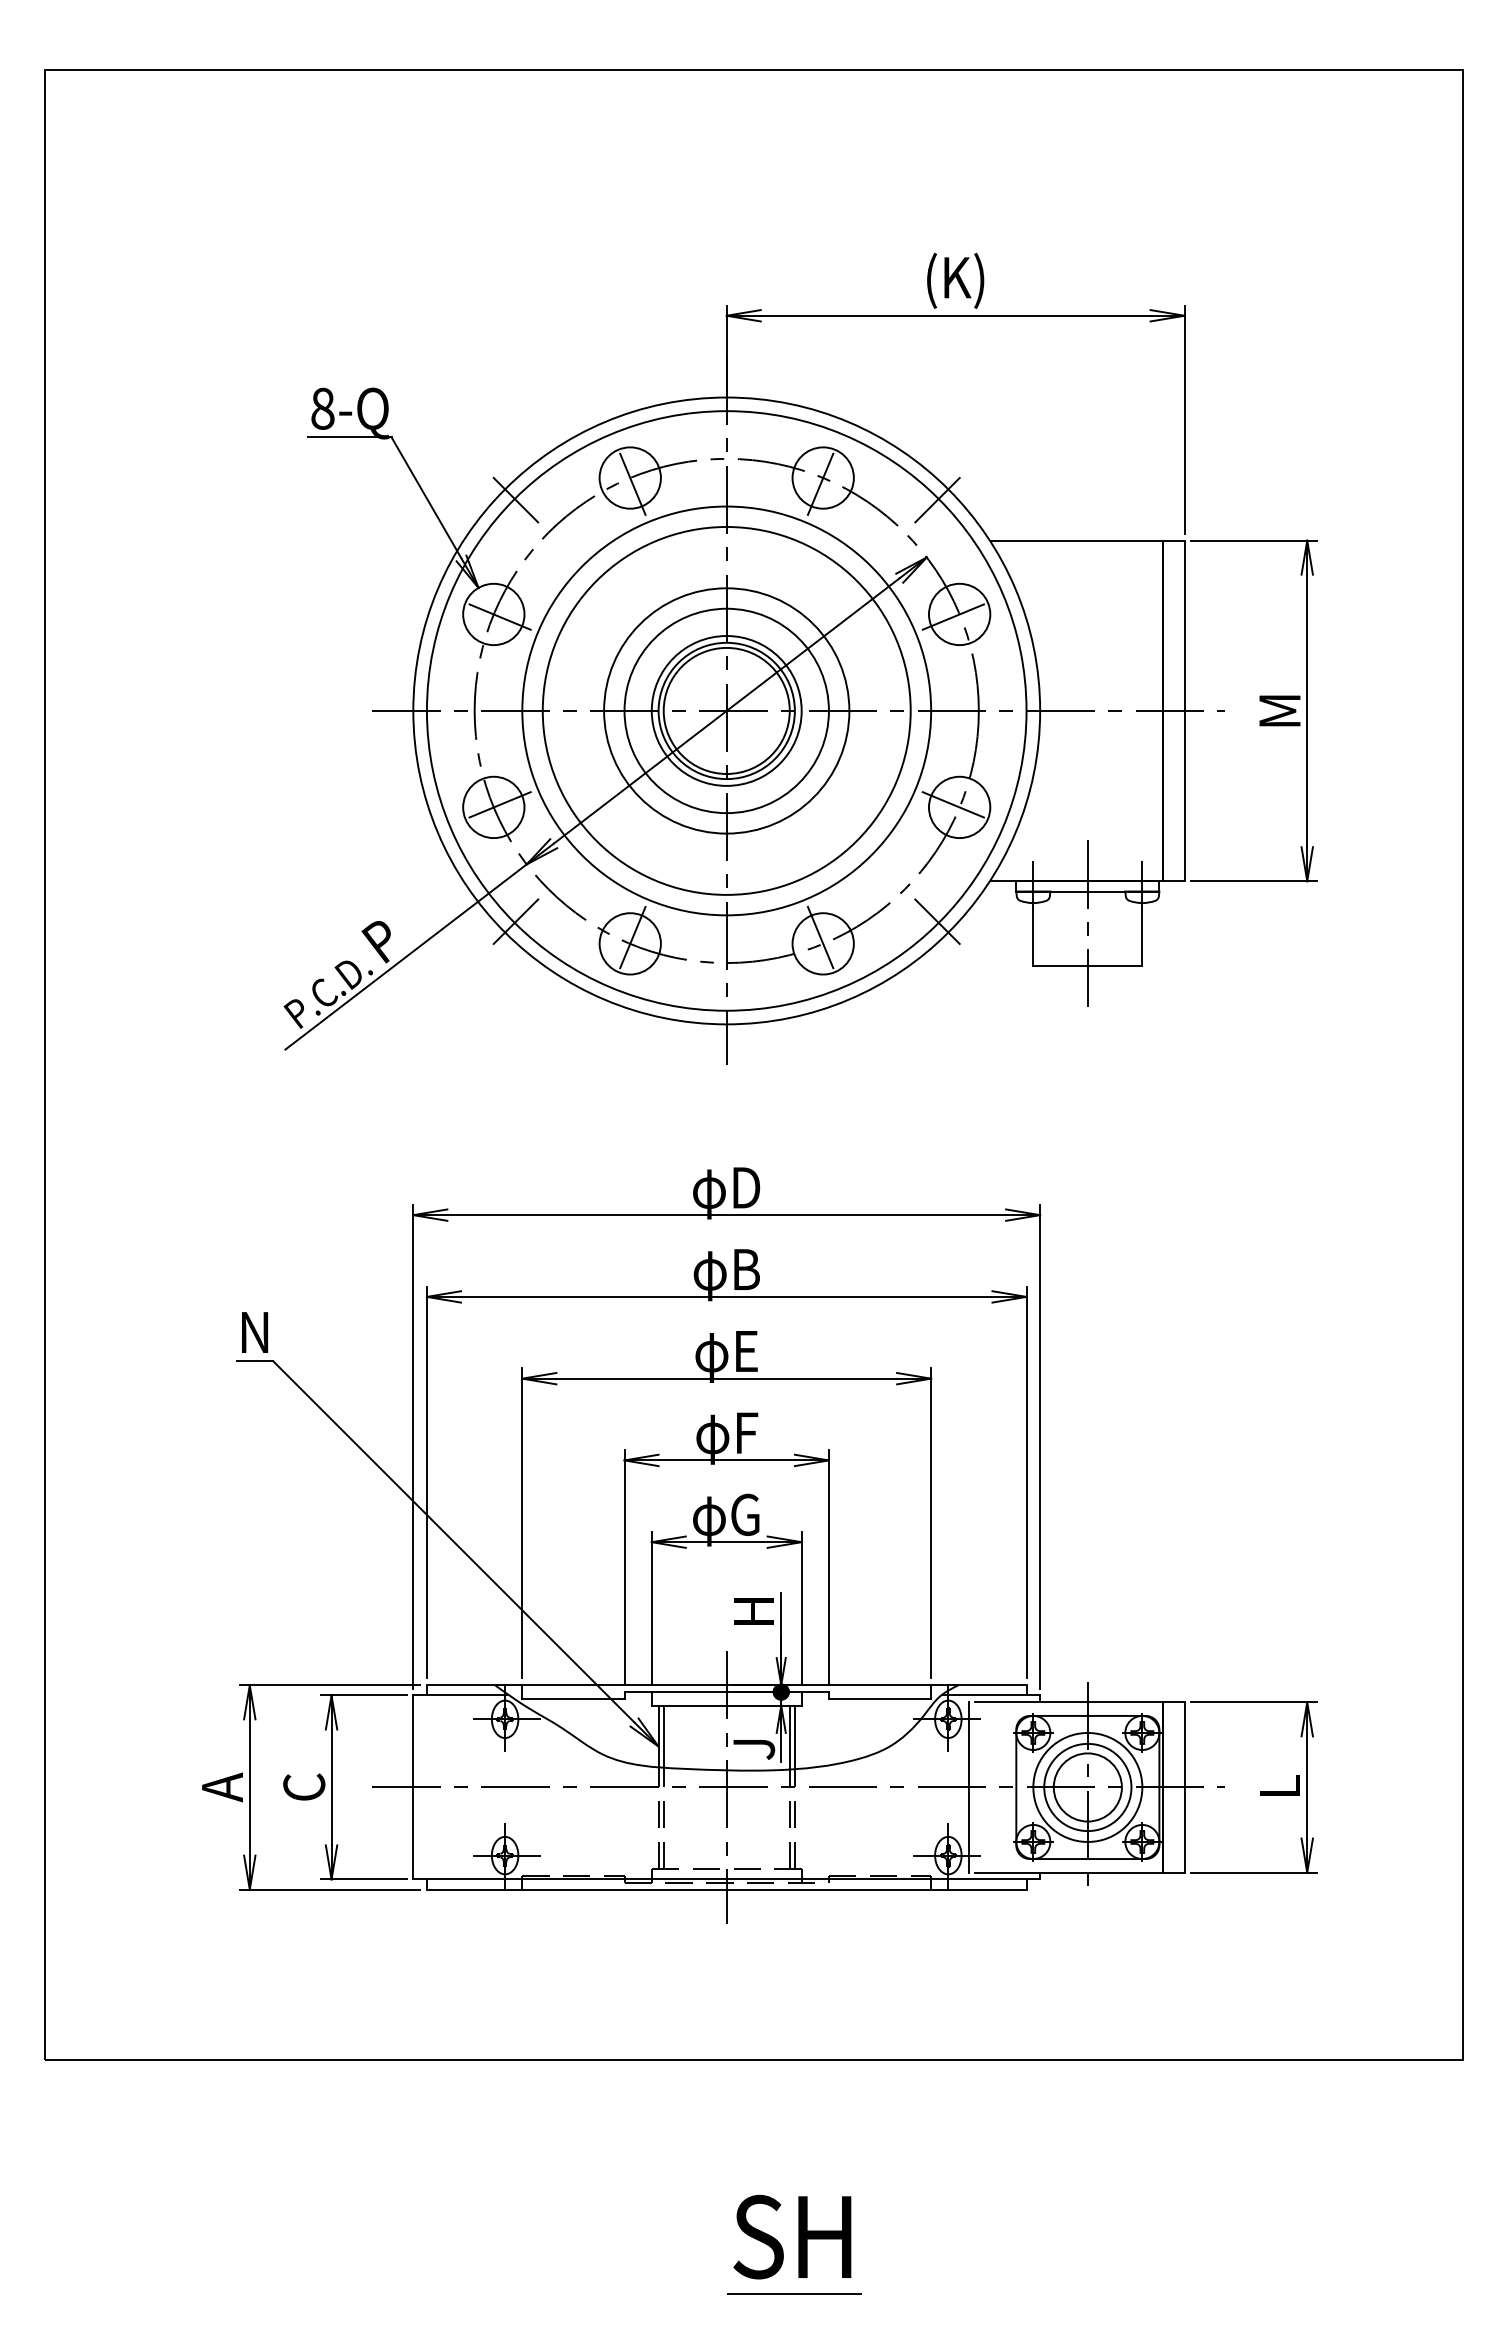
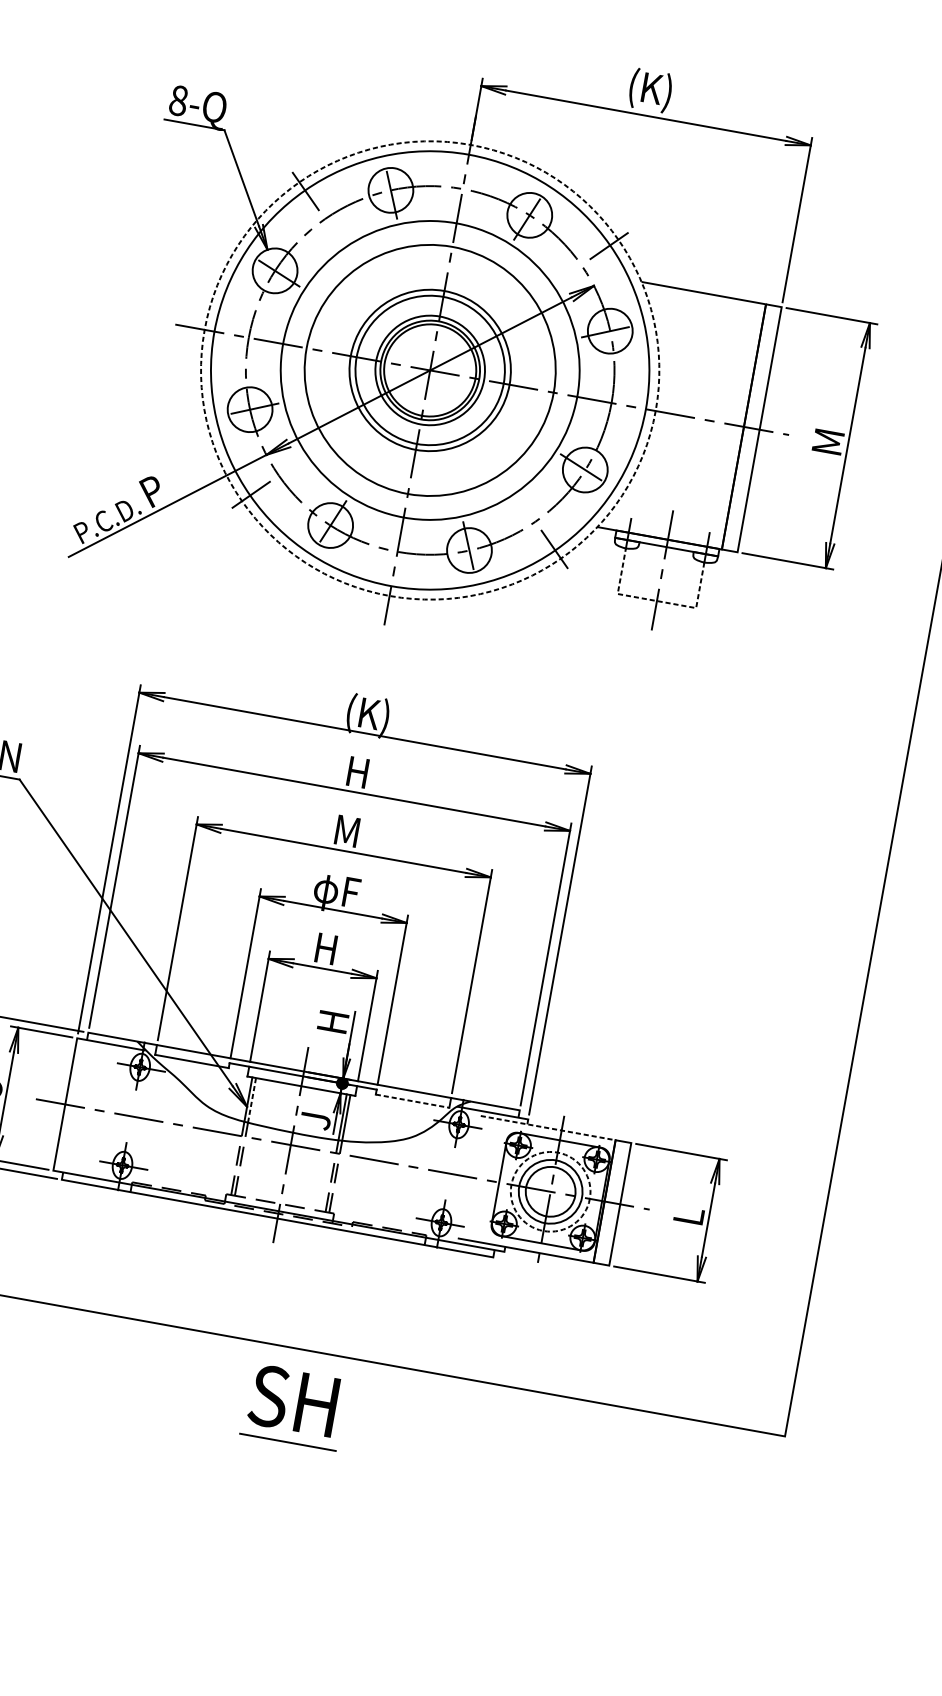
circle: (726, 710) -> (430, 370), size x0.6
circle: (726, 710) -> (430, 370), size x1.4
circle: (726, 710) -> (430, 370), solid -> dashed
line: (1087, 966) -> (656, 601), solid -> dashed
text: (726, 1191) -> (367, 716), φD -> (K)
text: (726, 1275) -> (356, 776), φB -> H
text: (726, 1356) -> (346, 834), φE -> M
text: (726, 1519) -> (325, 952), φG -> H
line: (880, 1698) -> (412, 1100), solid -> dashed
line: (1069, 1702) -> (548, 1128), solid -> dashed
line: (663, 1736) -> (251, 1100), solid -> dashed
circle: (1087, 1786) -> (550, 1191), solid -> dashed
line: (968, 1787) -> (464, 1176), removed
part: (794, 2244) -> (294, 1406), moved

